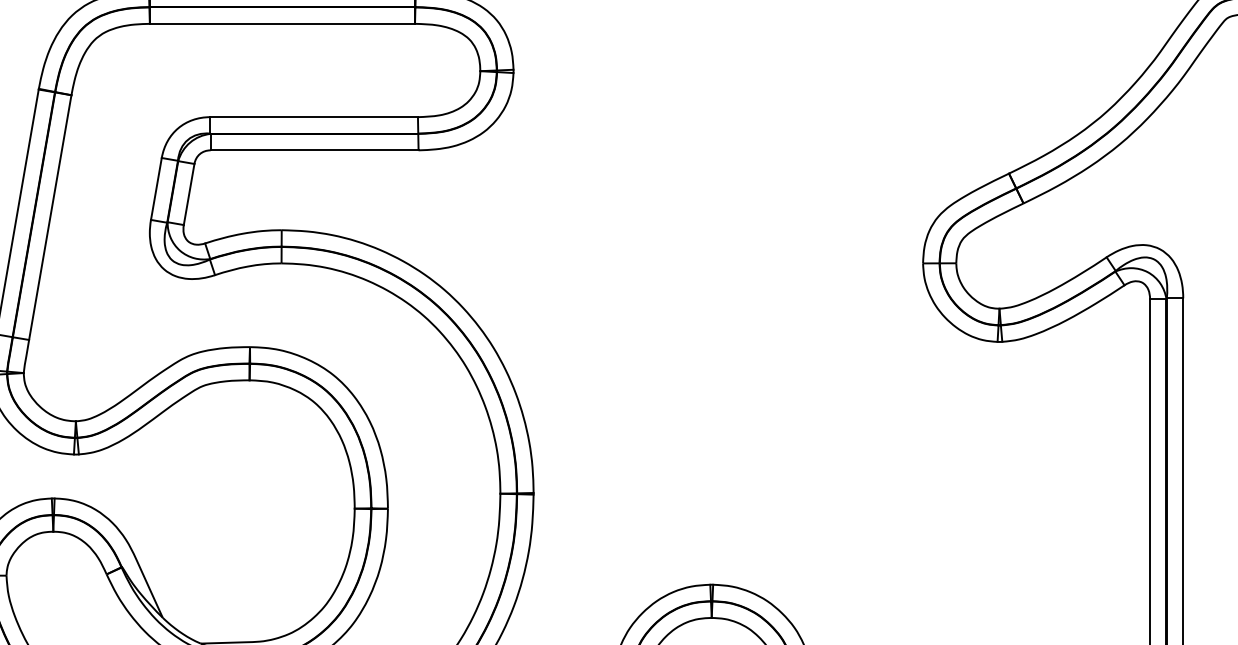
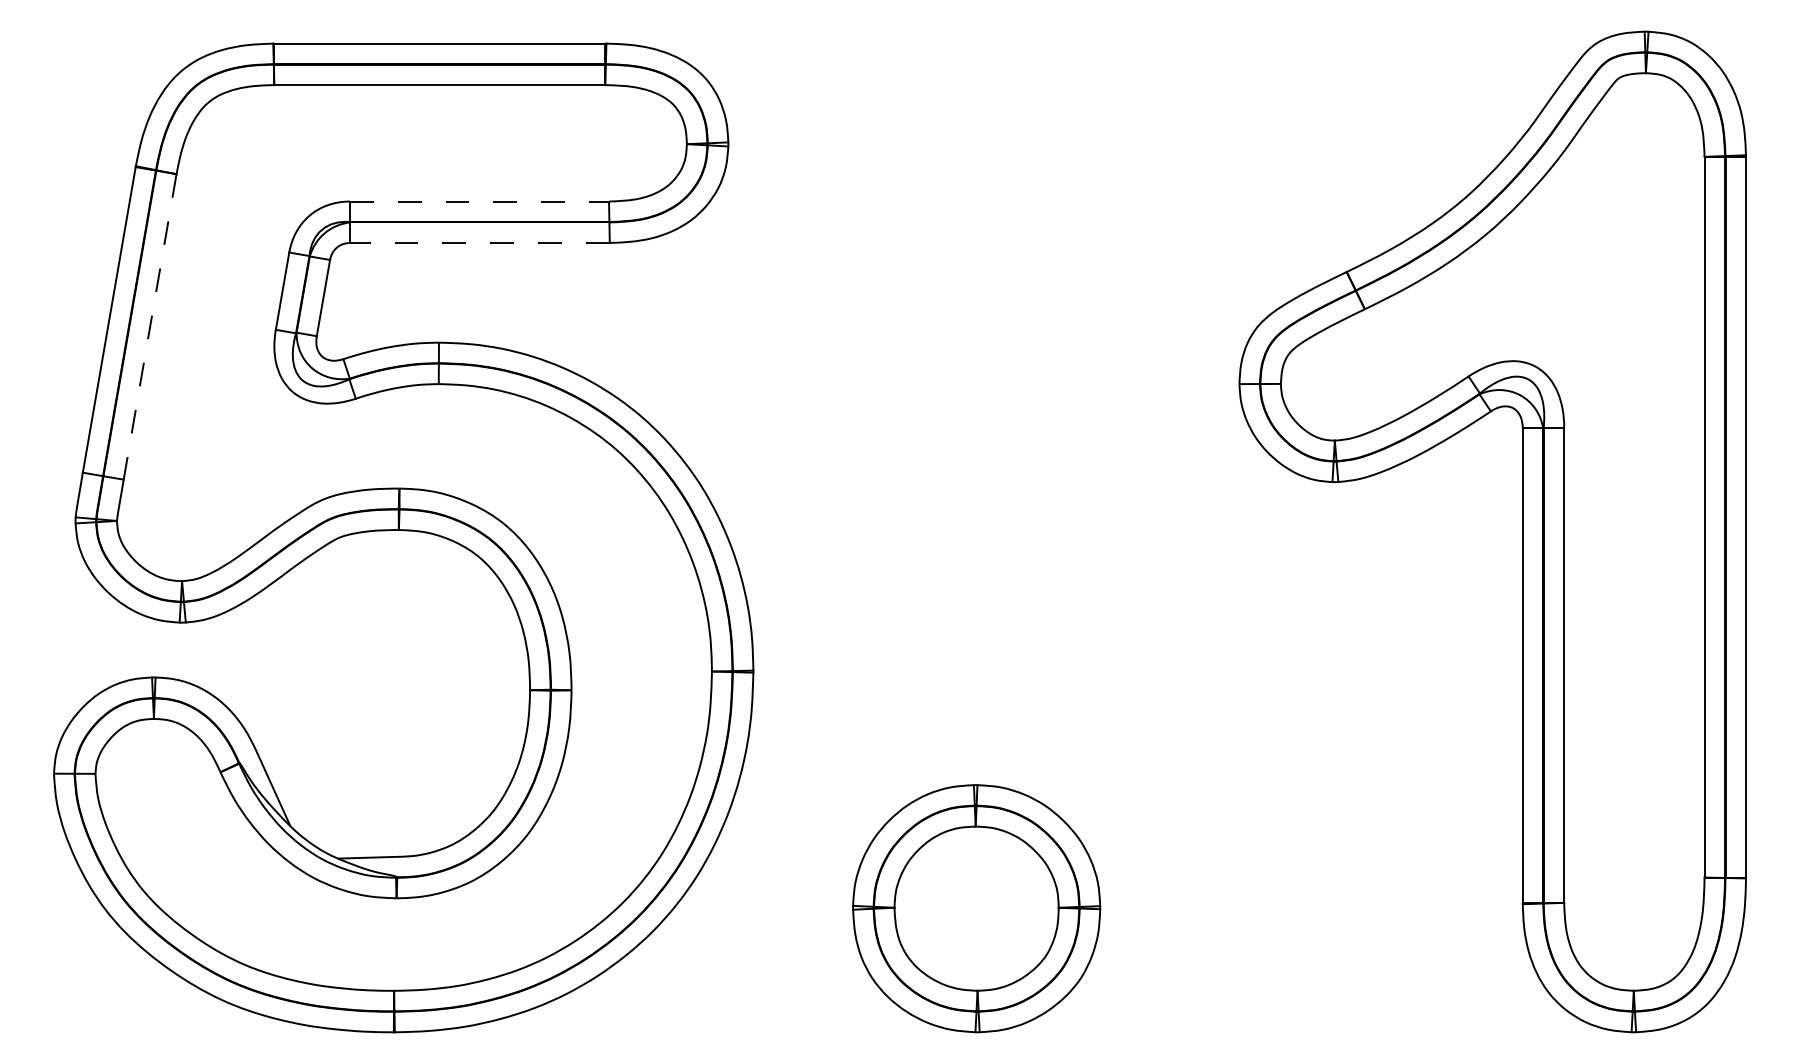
line: (314, 117) -> (479, 201), solid -> dashed
line: (314, 149) -> (480, 242), solid -> dashed
line: (50, 217) -> (150, 326), solid -> dashed

